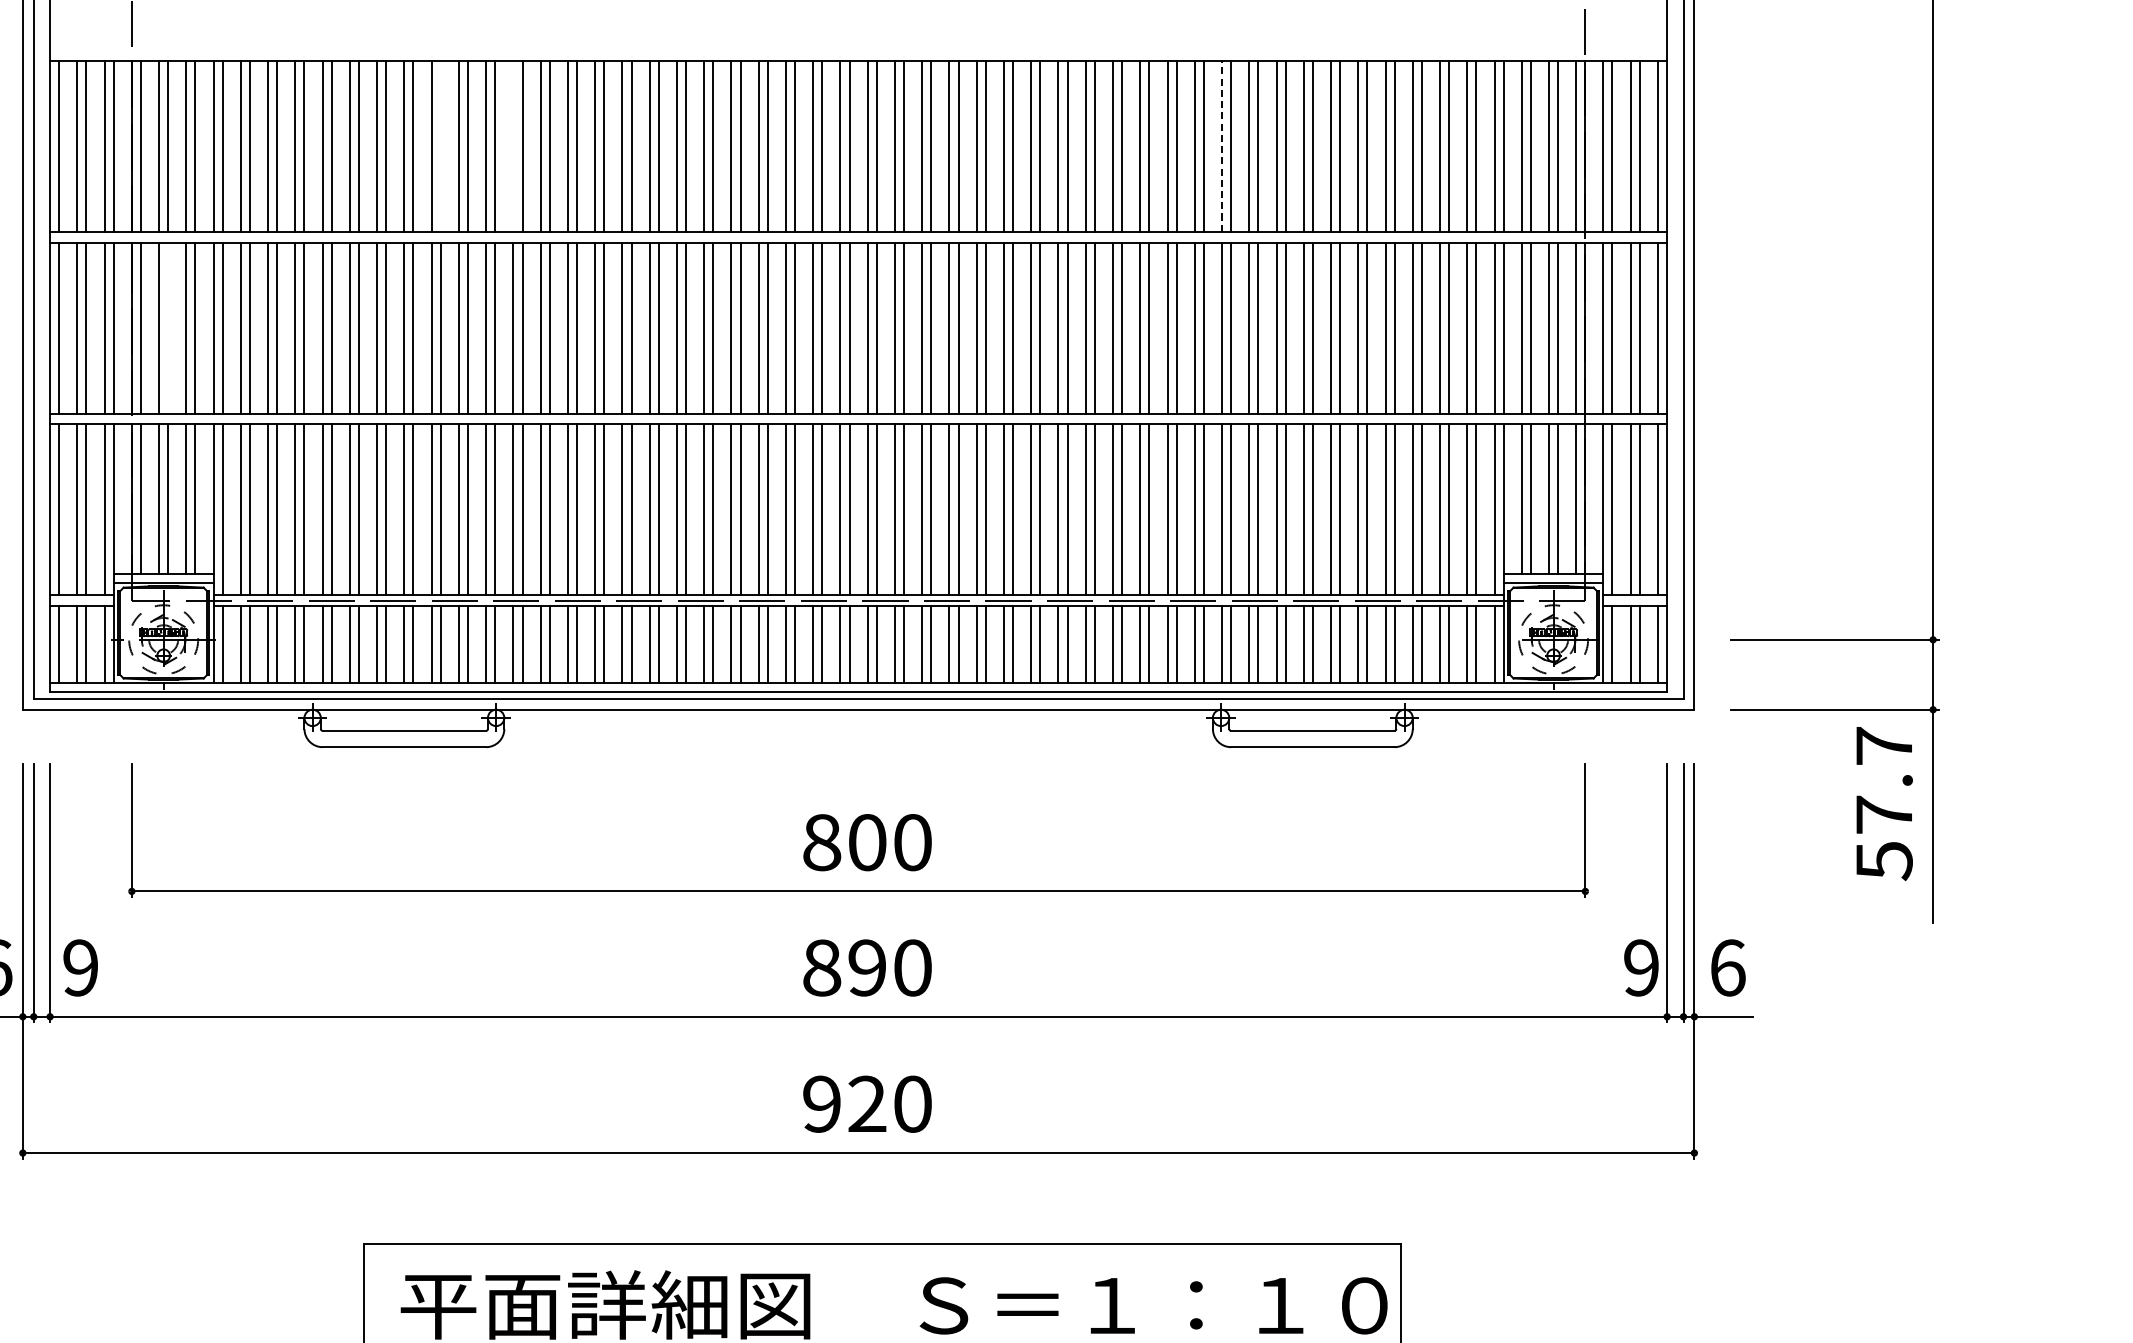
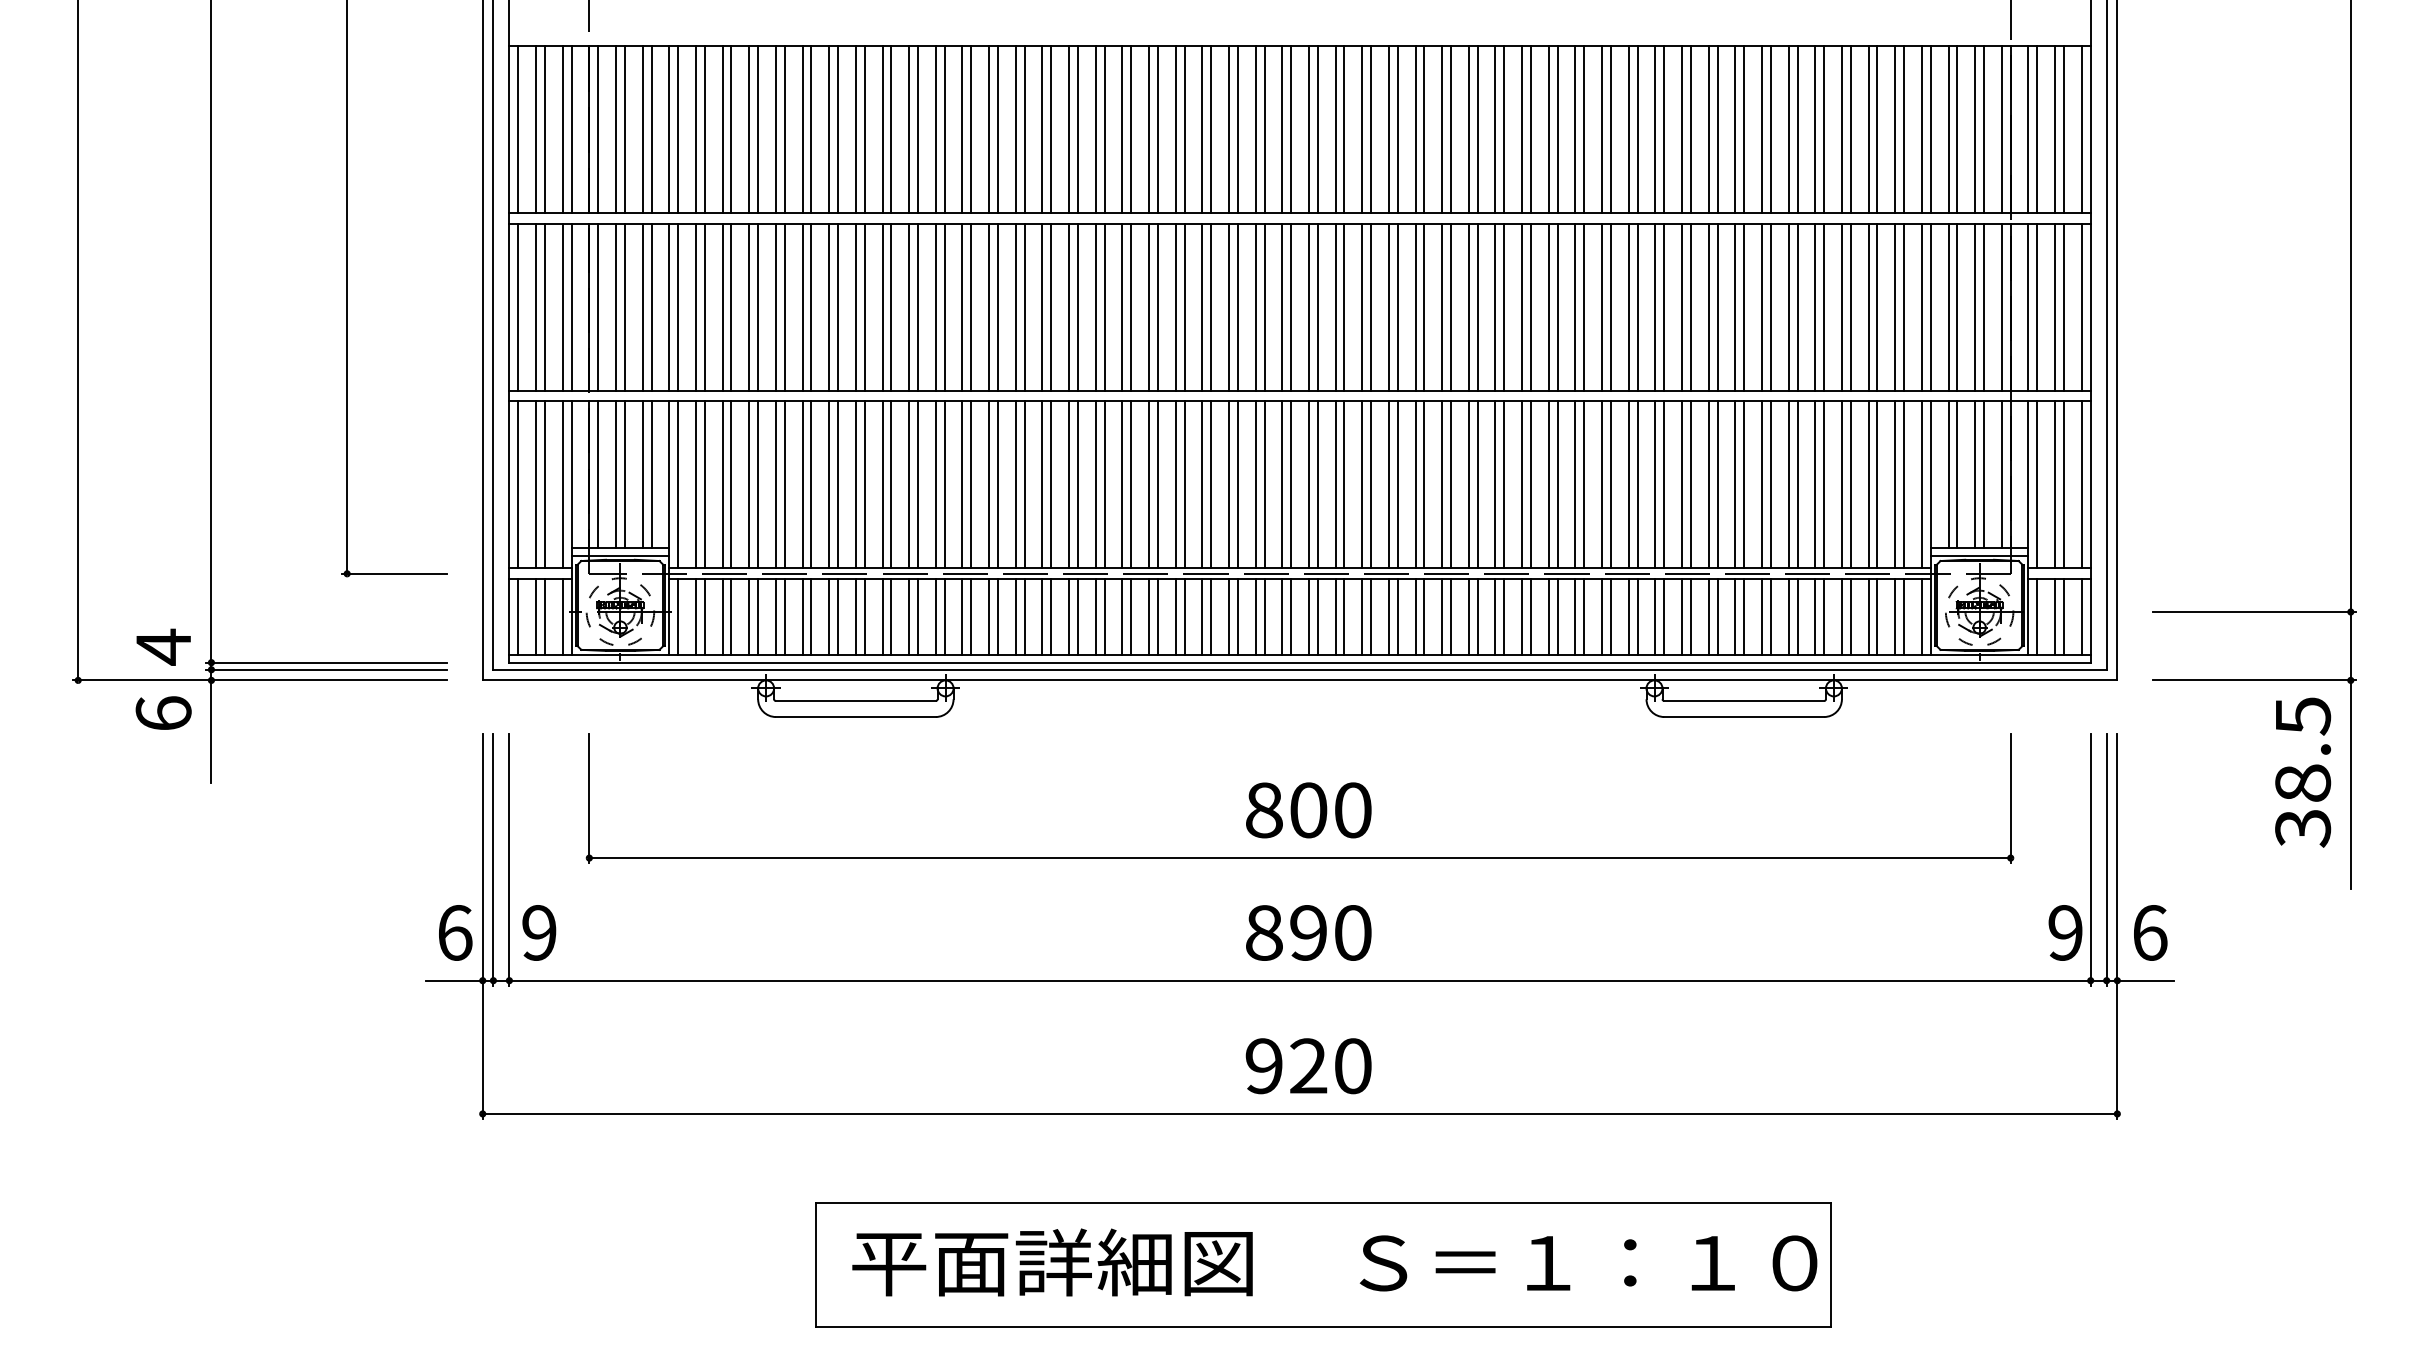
line: (440, 146) -> (891, 129), added
line: (513, 146) -> (962, 129), added
line: (1222, 146) -> (1655, 129), dashed -> solid
line: (167, 327) -> (624, 306), added
text: (1884, 803) -> (2303, 772), 57.7 -> 38.5

